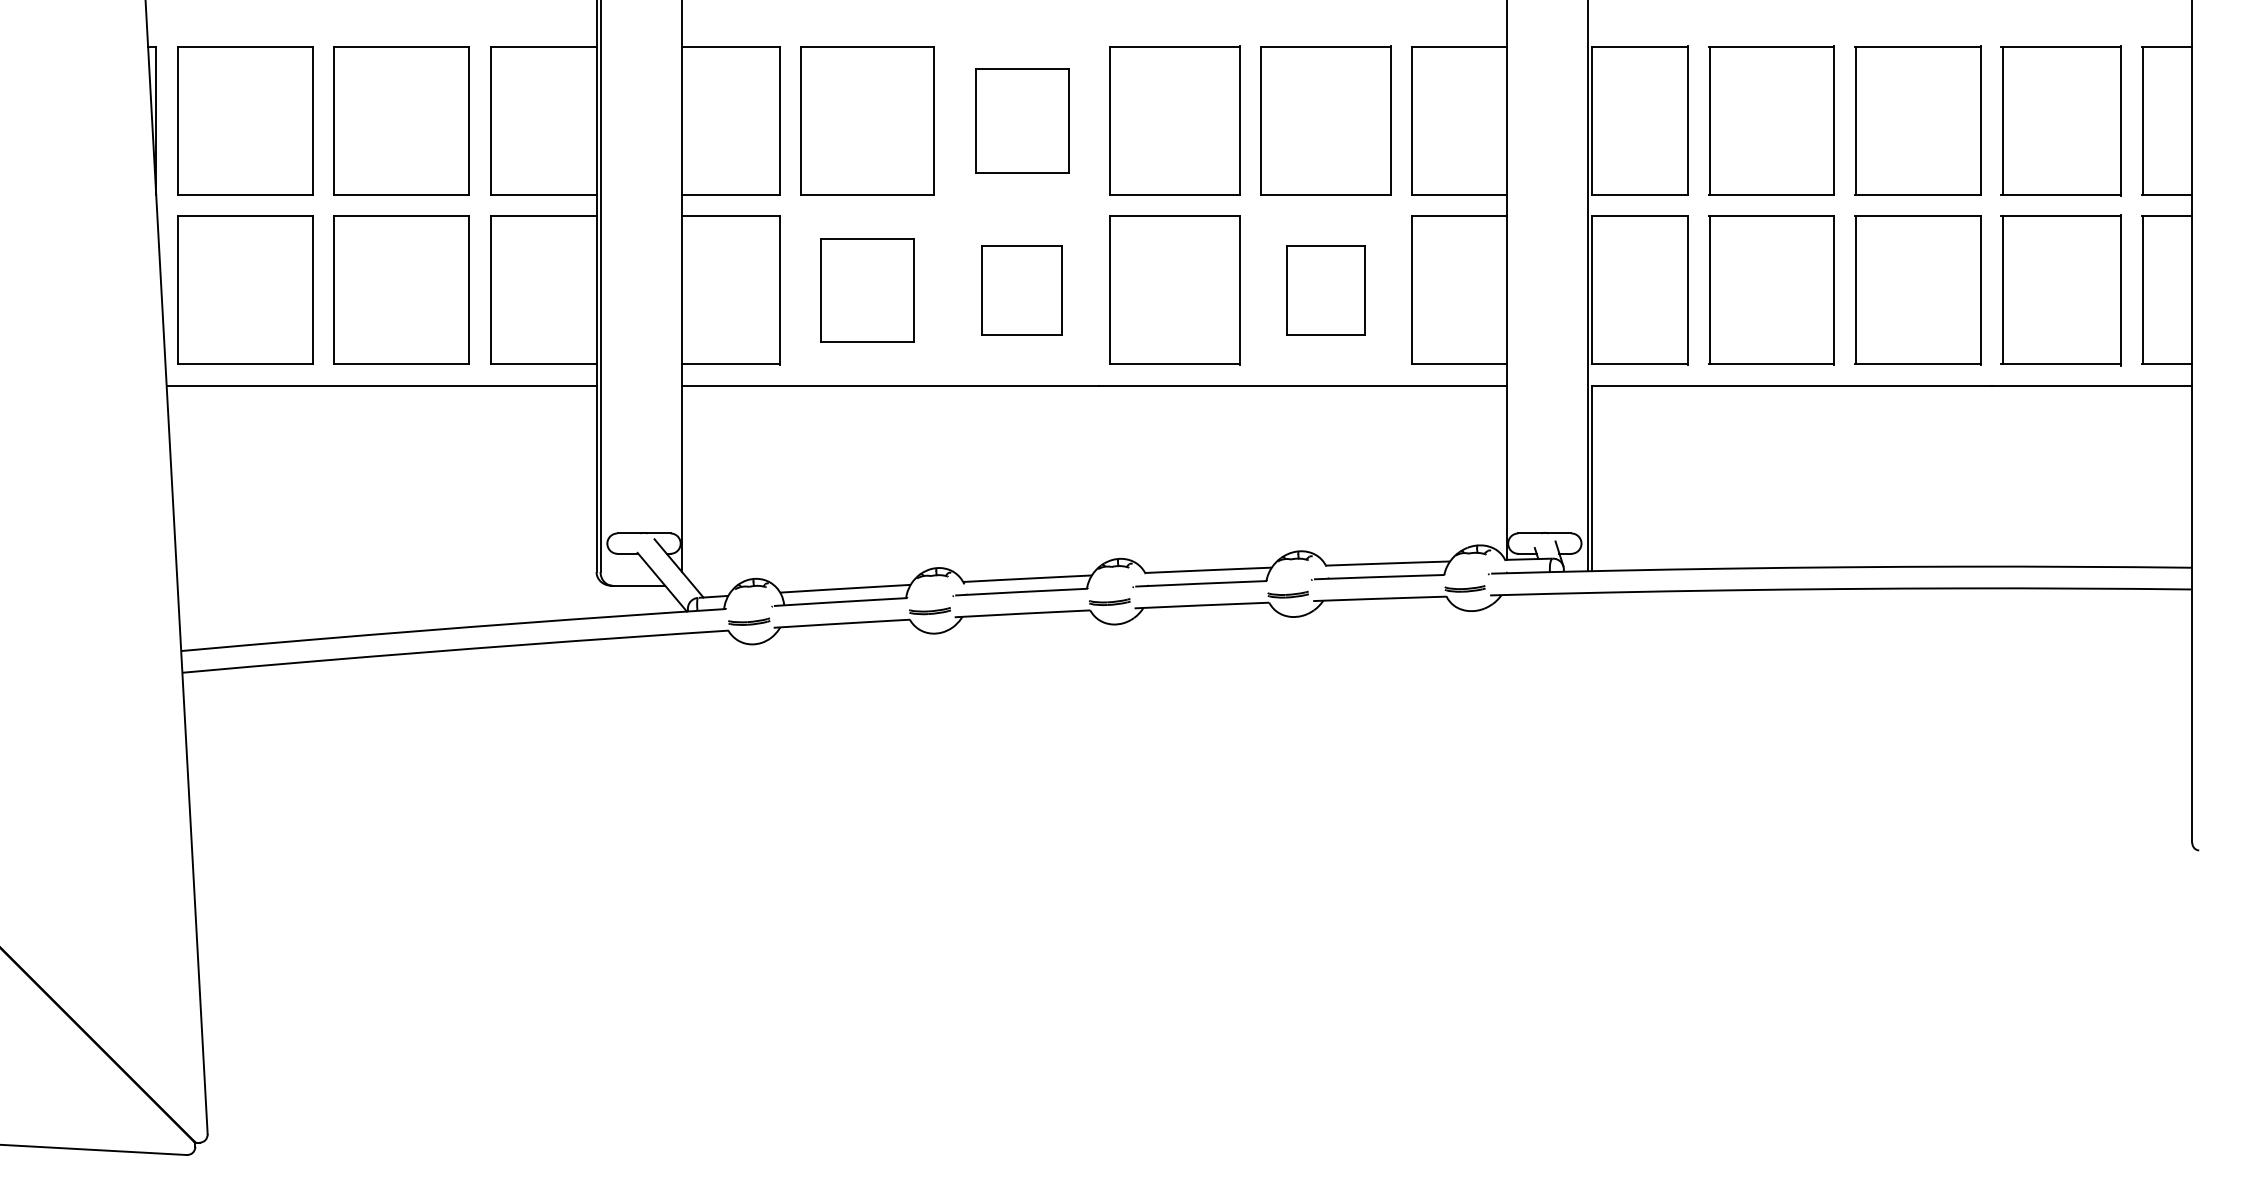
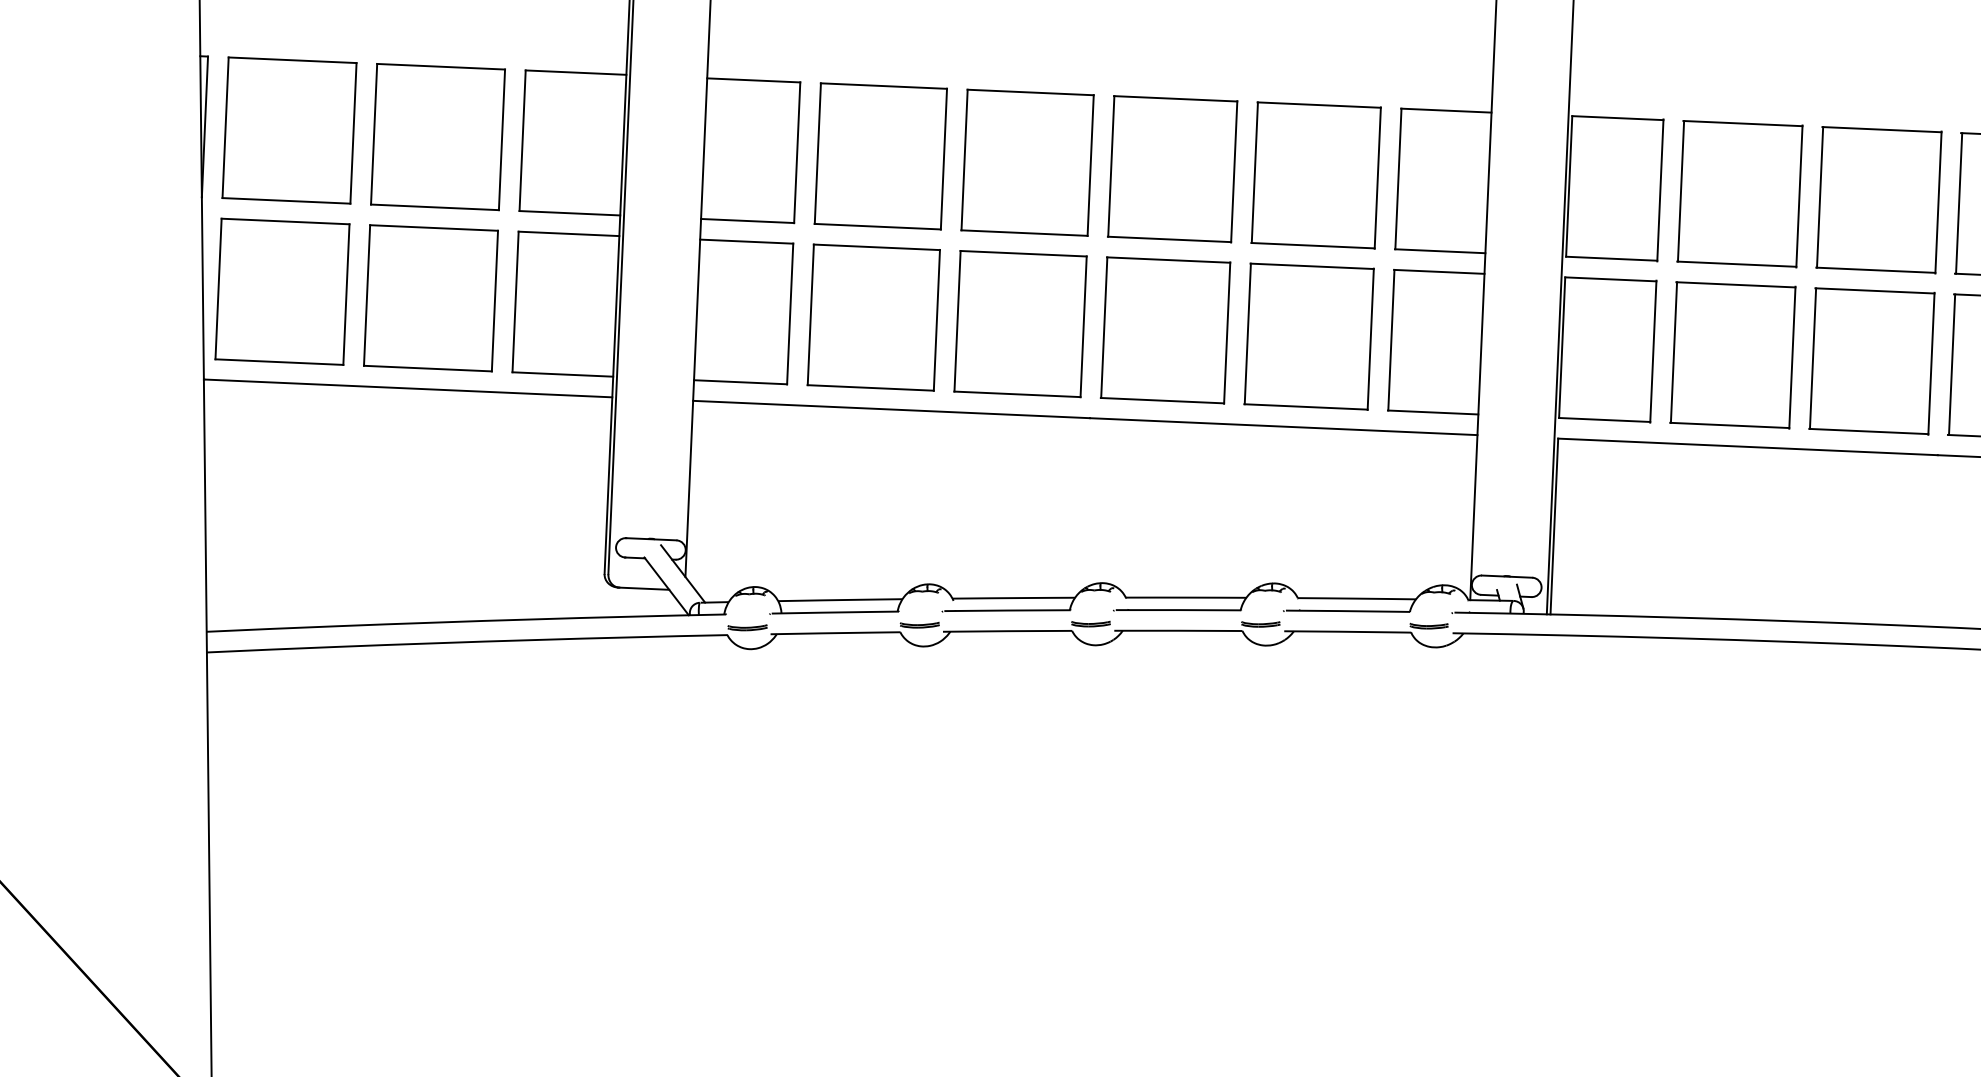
part: (1021, 120) -> (1027, 162), size x1.43
part: (867, 290) -> (873, 317), size x1.43
part: (1021, 290) -> (1020, 324), size x1.67
part: (1325, 290) -> (1308, 336), size x1.67

